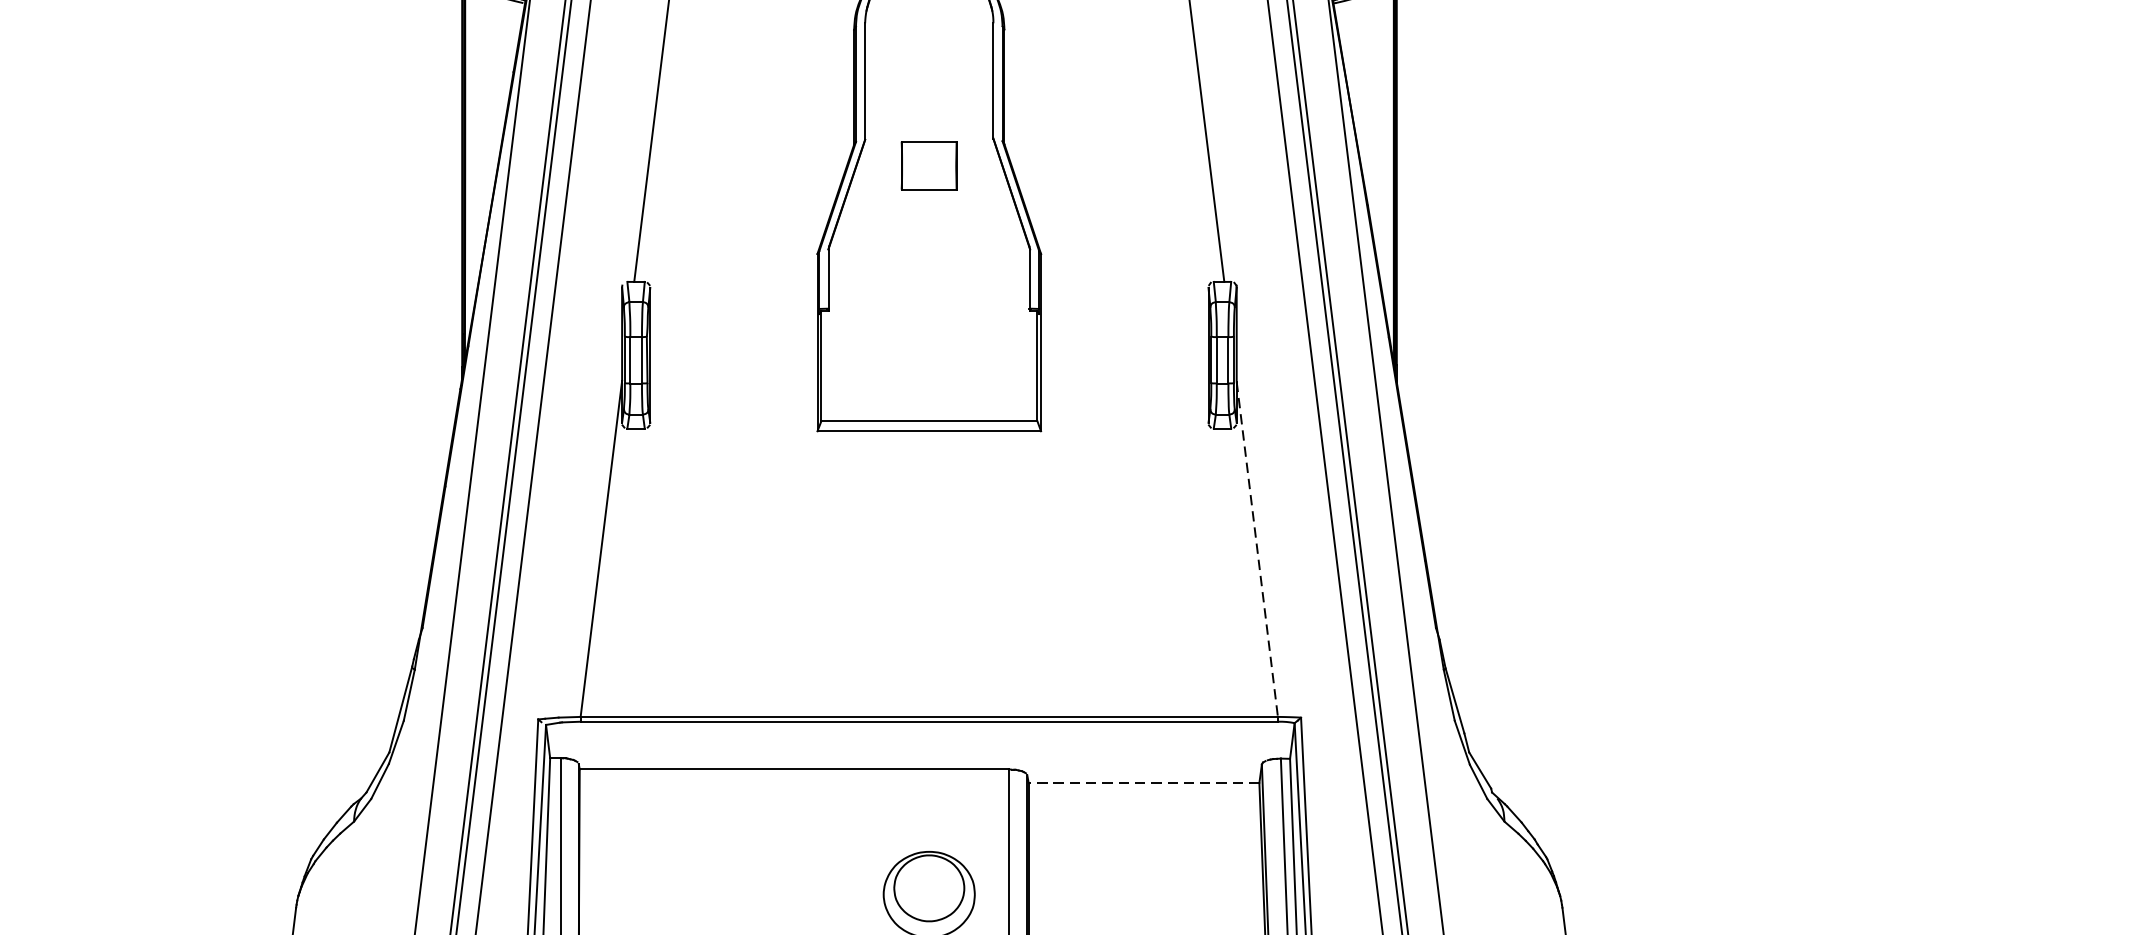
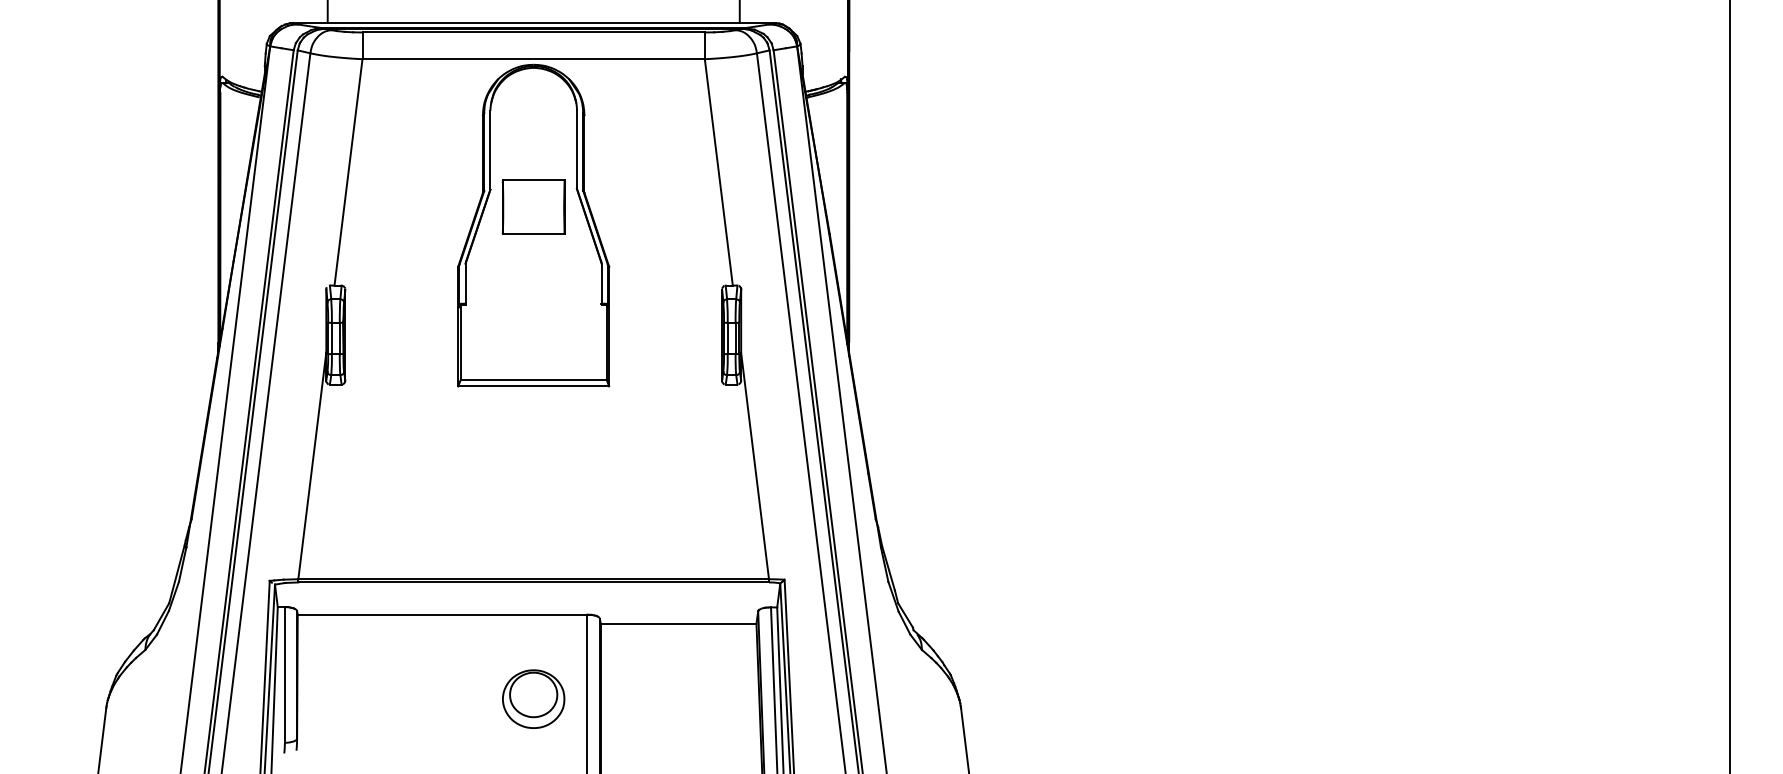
part: (929, 164) -> (533, 206), size x1.67
line: (1257, 549) -> (755, 466), dashed -> solid
line: (1143, 782) -> (678, 623), dashed -> solid

